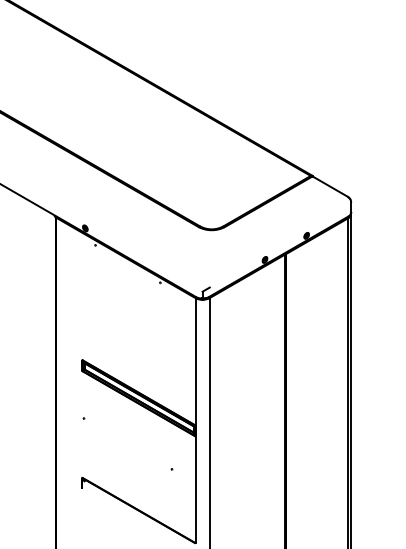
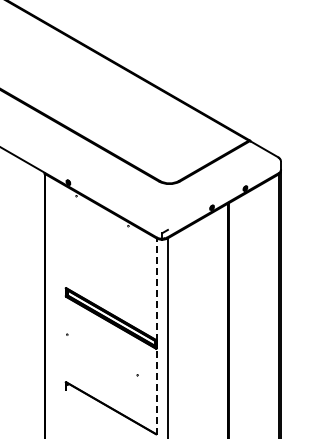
line: (195, 362) -> (156, 289), solid -> dashed
line: (195, 489) -> (156, 391), solid -> dashed

